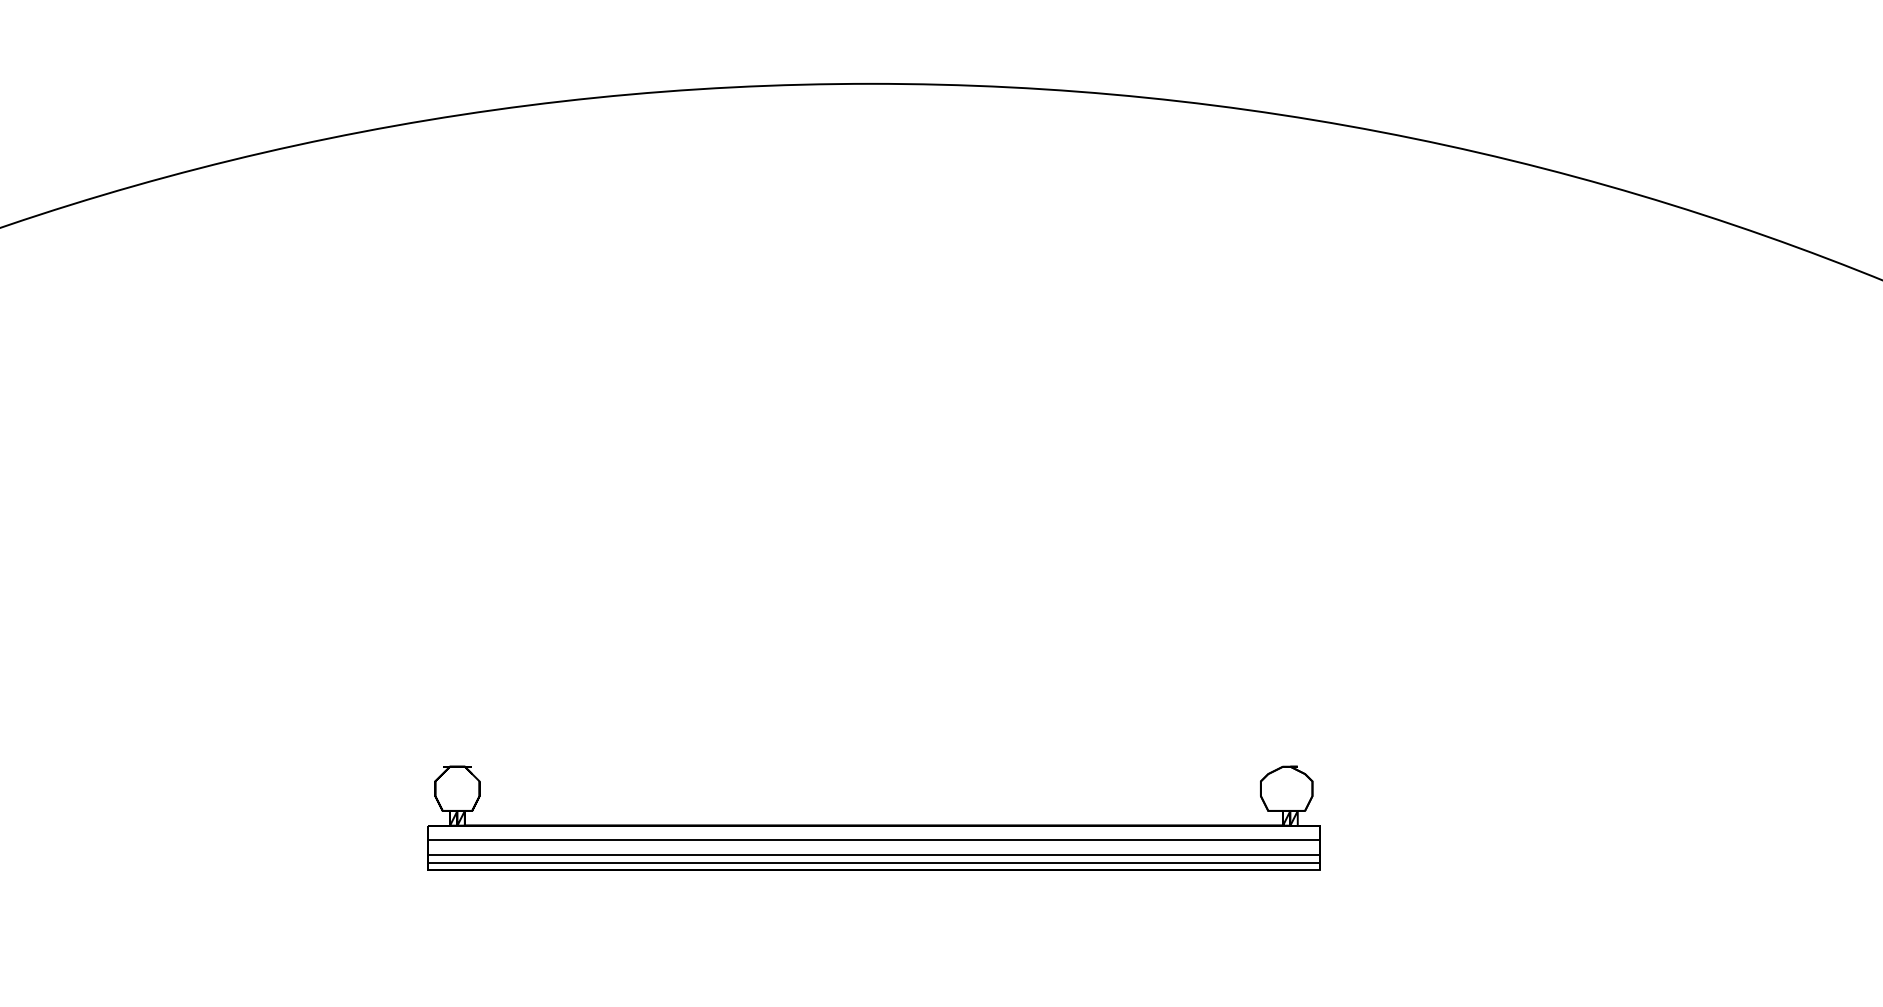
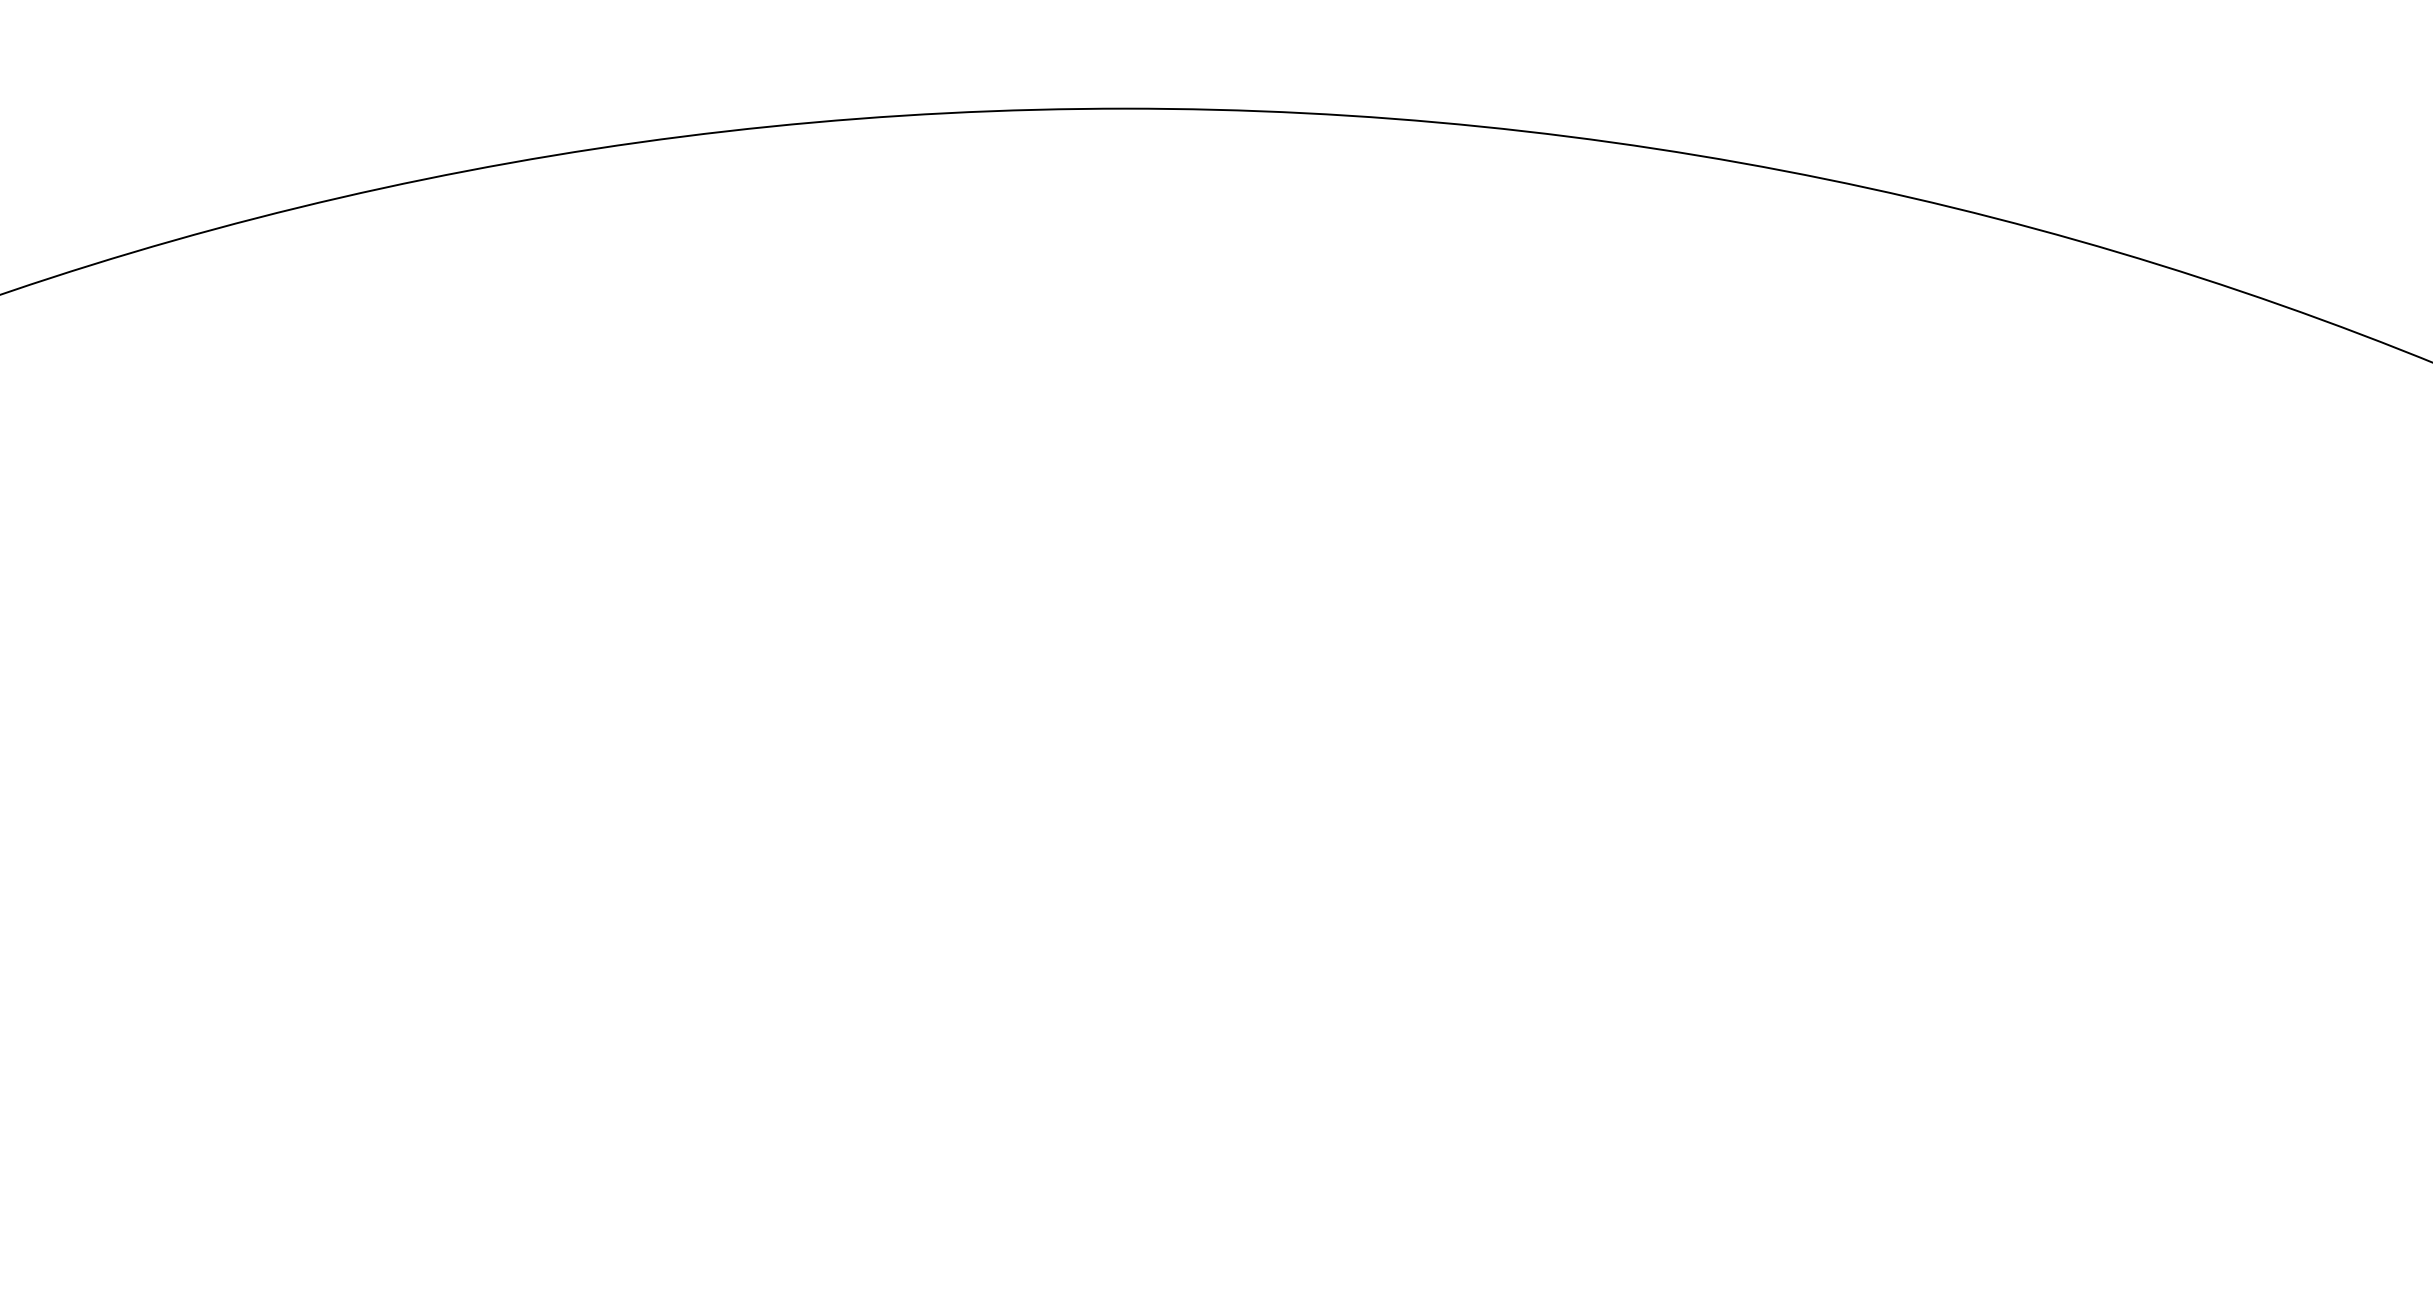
part: (873, 825) -> (1128, 1066), removed

